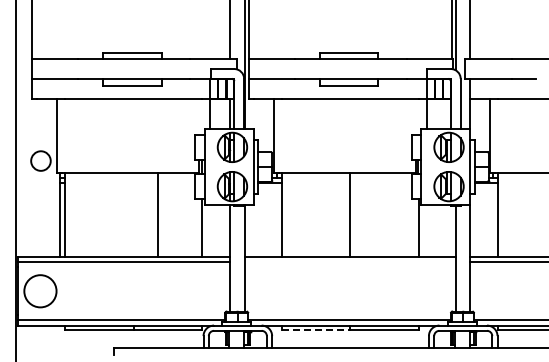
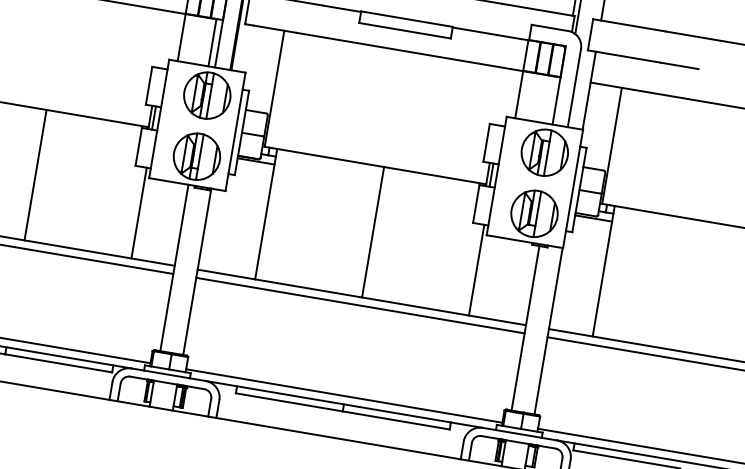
line: (157, 214) -> (35, 174), moved
line: (349, 262) -> (359, 305), added
line: (316, 330) -> (290, 403), dashed -> solid

